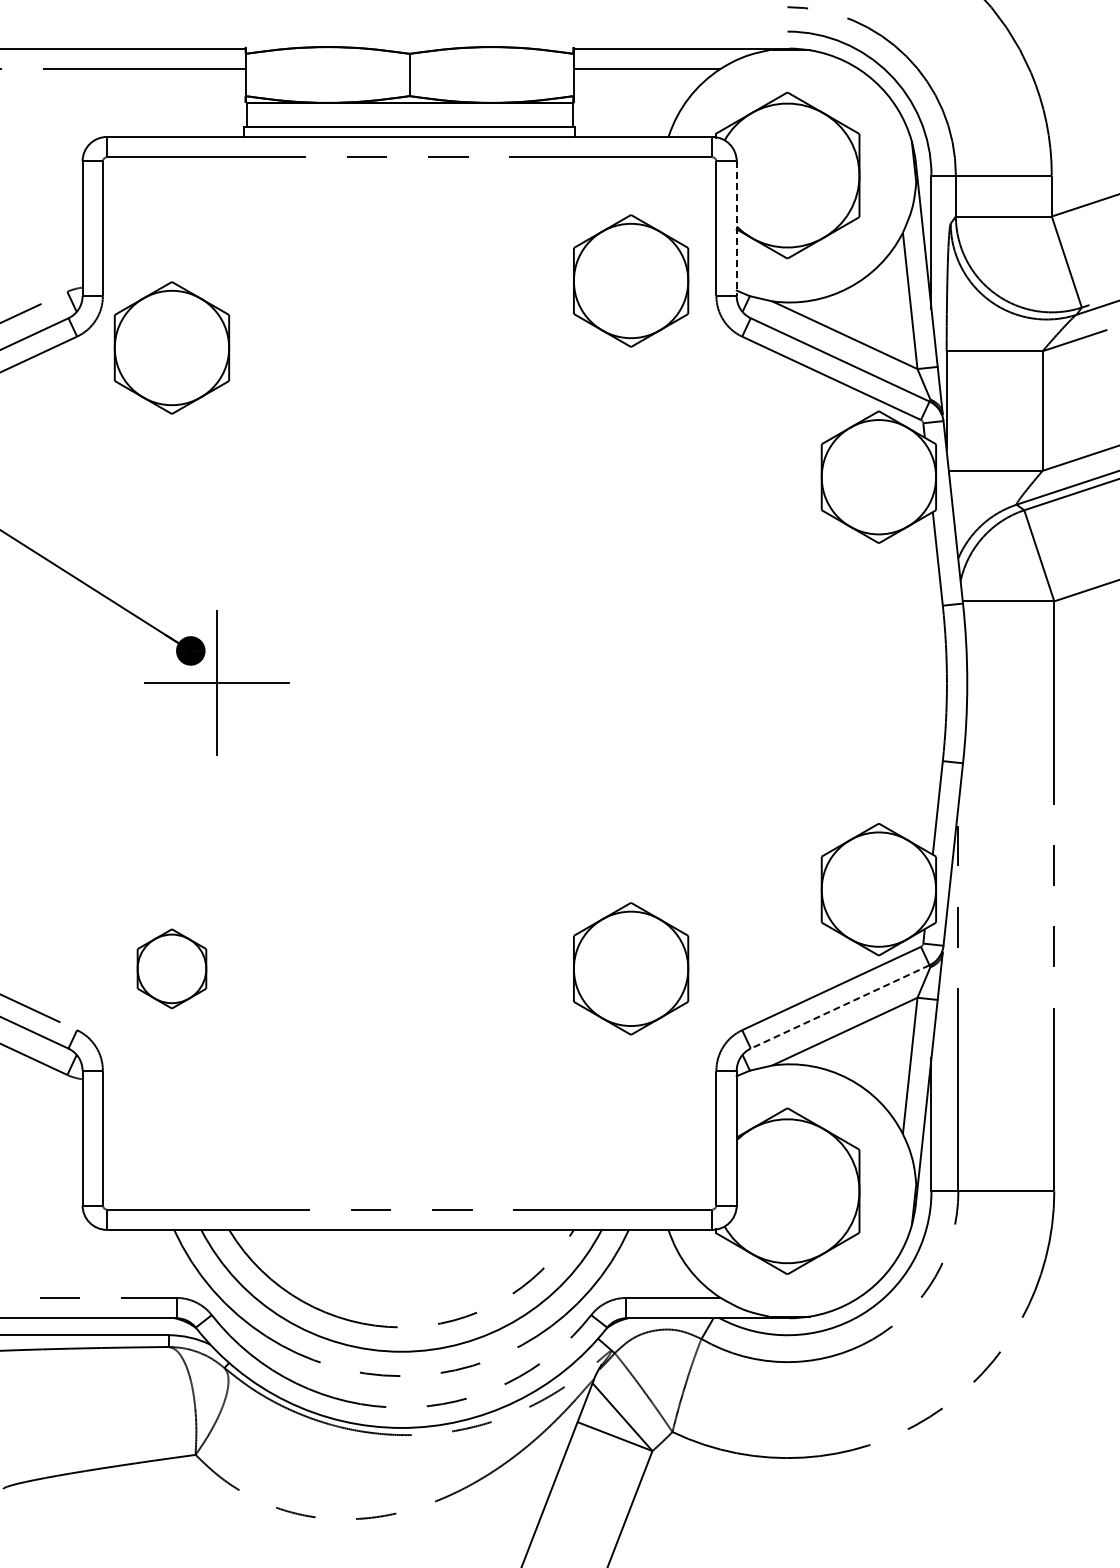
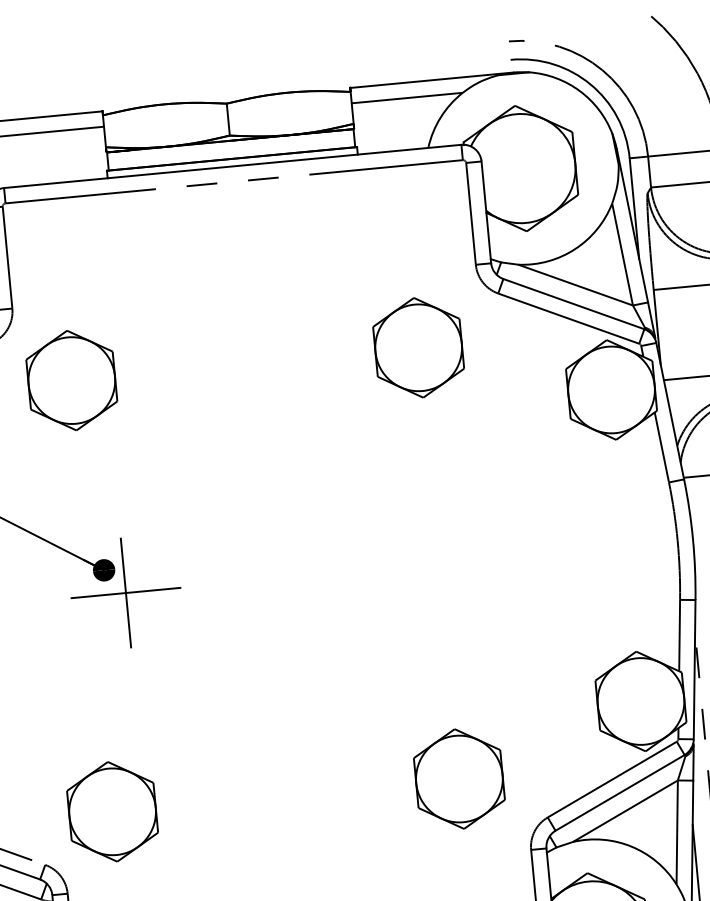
line: (736, 229) -> (486, 212), dashed -> solid
part: (631, 280) -> (418, 347), moved
part: (171, 347) -> (71, 380), moved
part: (171, 968) -> (112, 811), size x1.67
line: (840, 1006) -> (620, 792), dashed -> solid

